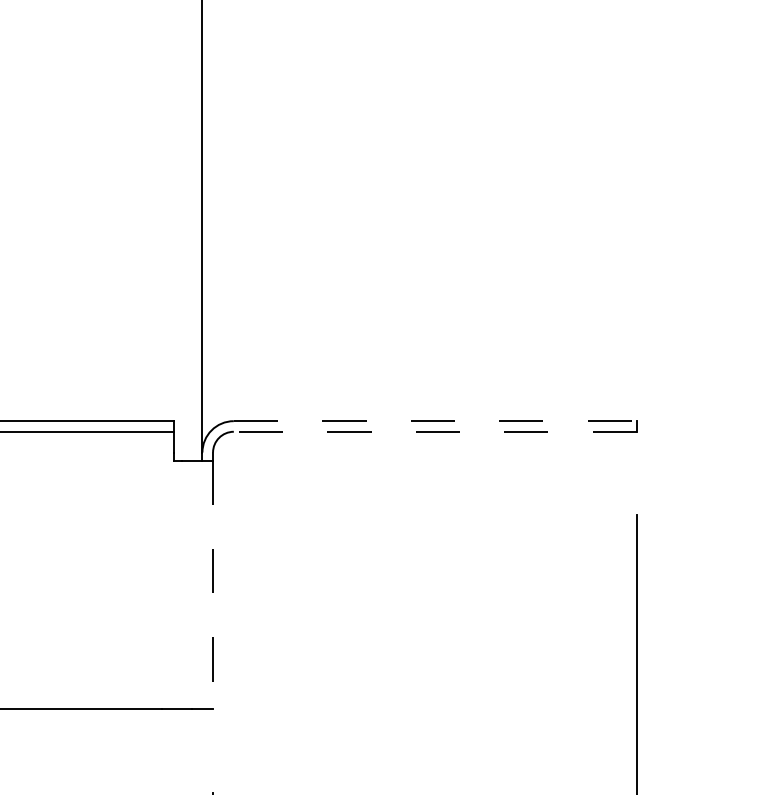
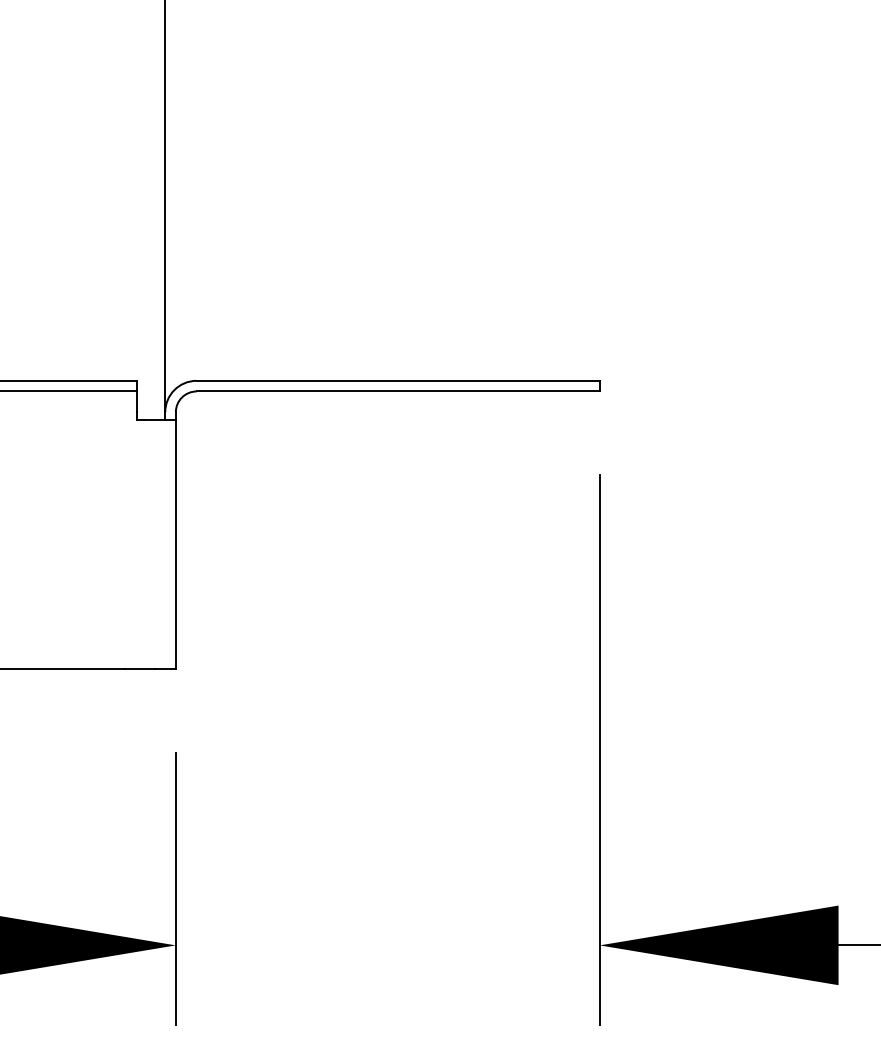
line: (435, 420) -> (398, 380), dashed -> solid
line: (435, 431) -> (398, 391), dashed -> solid
line: (212, 585) -> (175, 545), dashed -> solid

